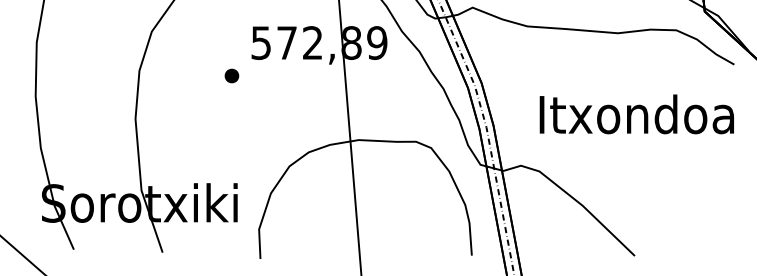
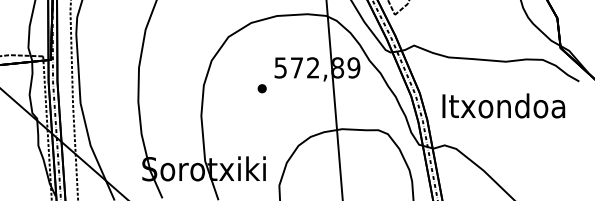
text: (636, 113) -> (503, 105), moved

